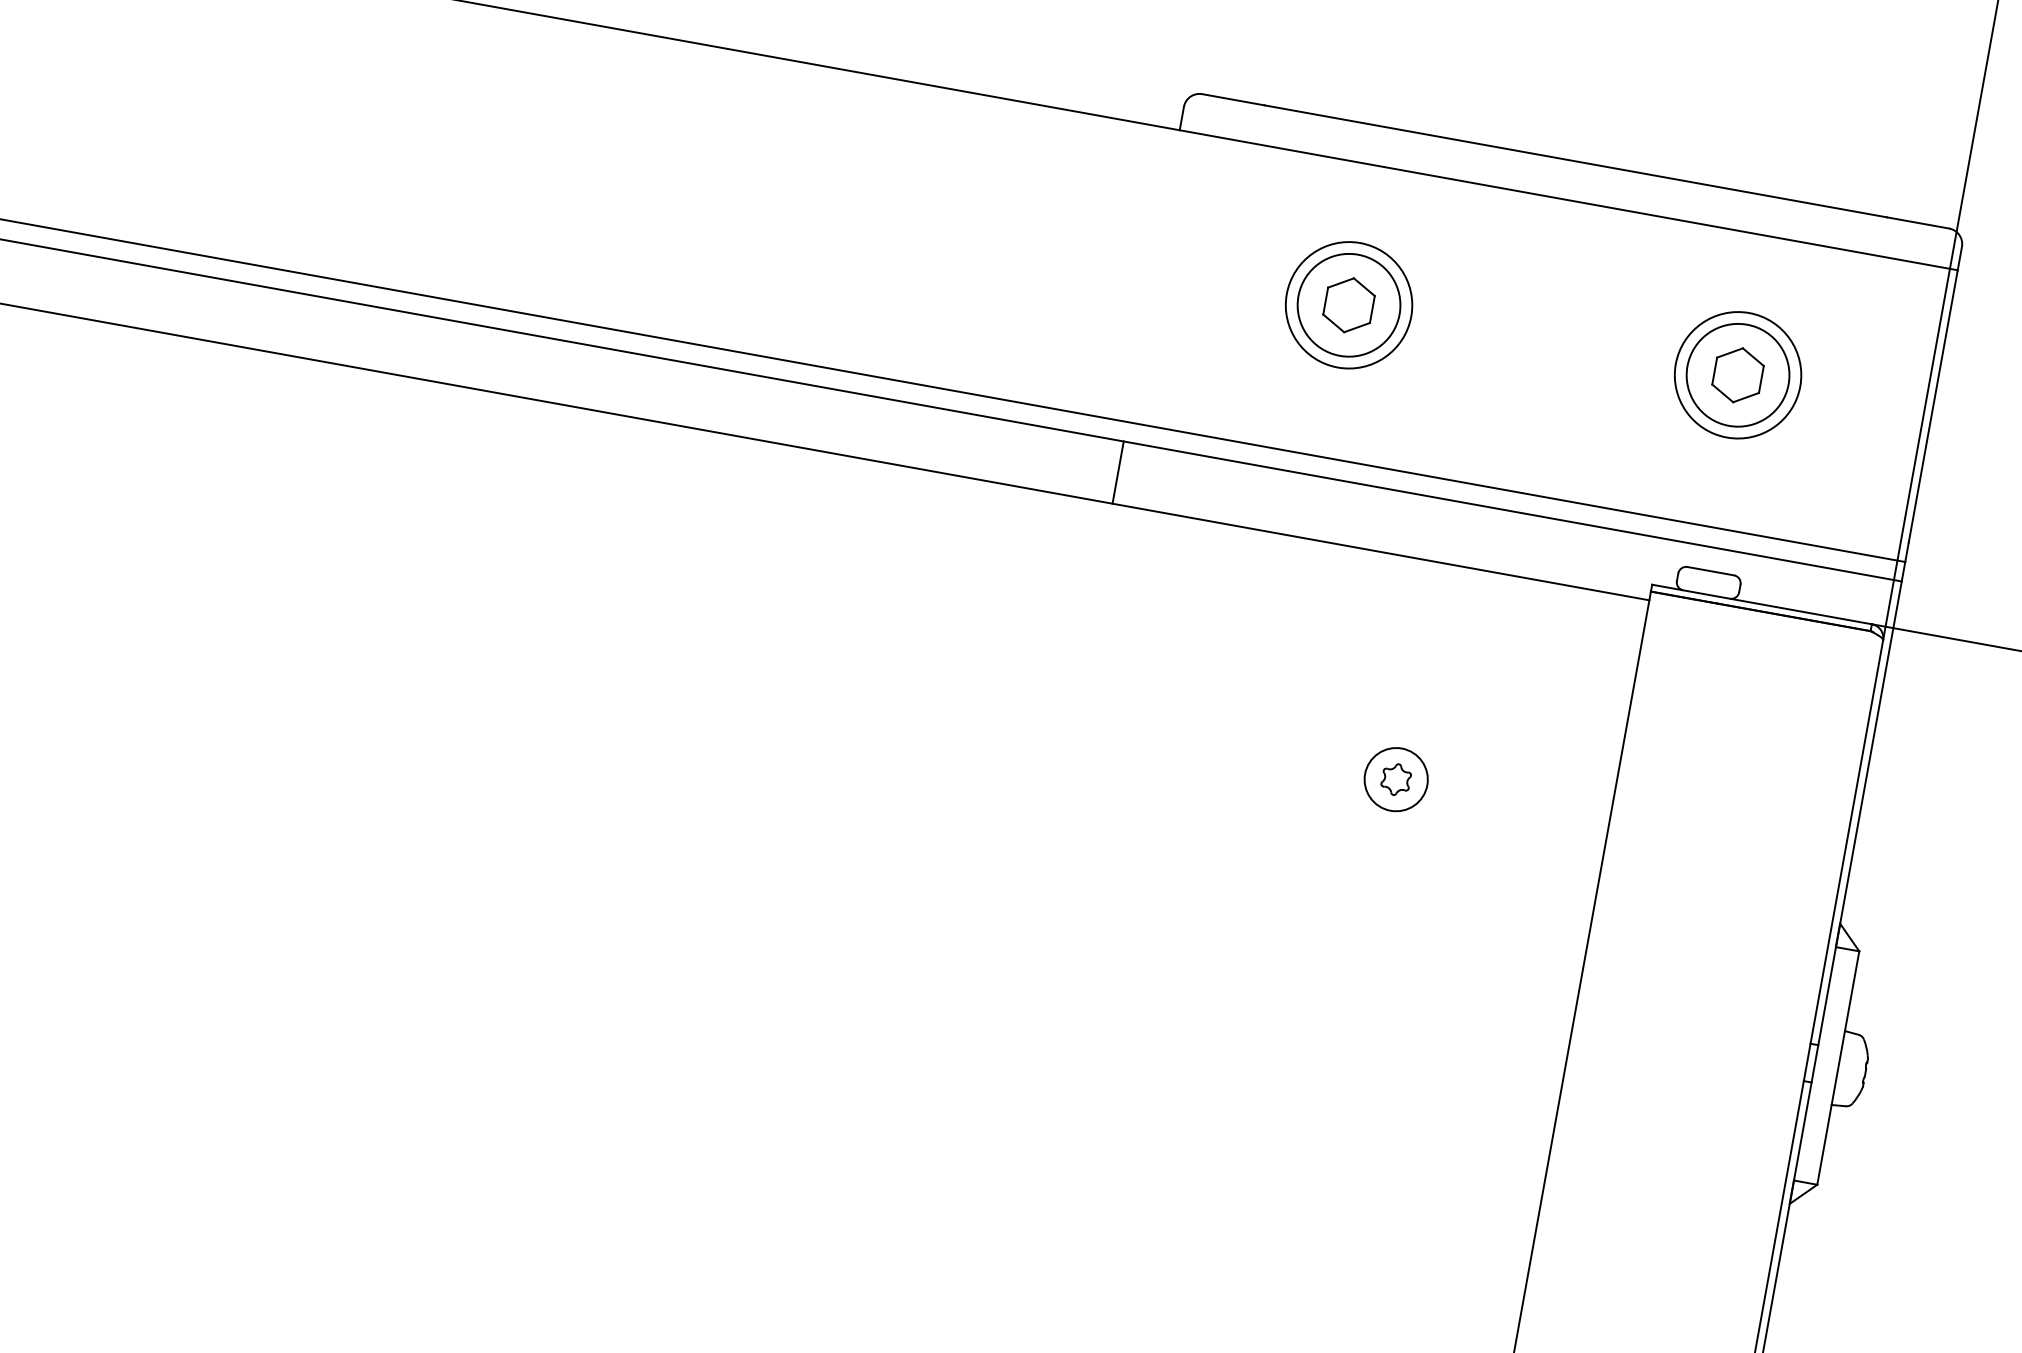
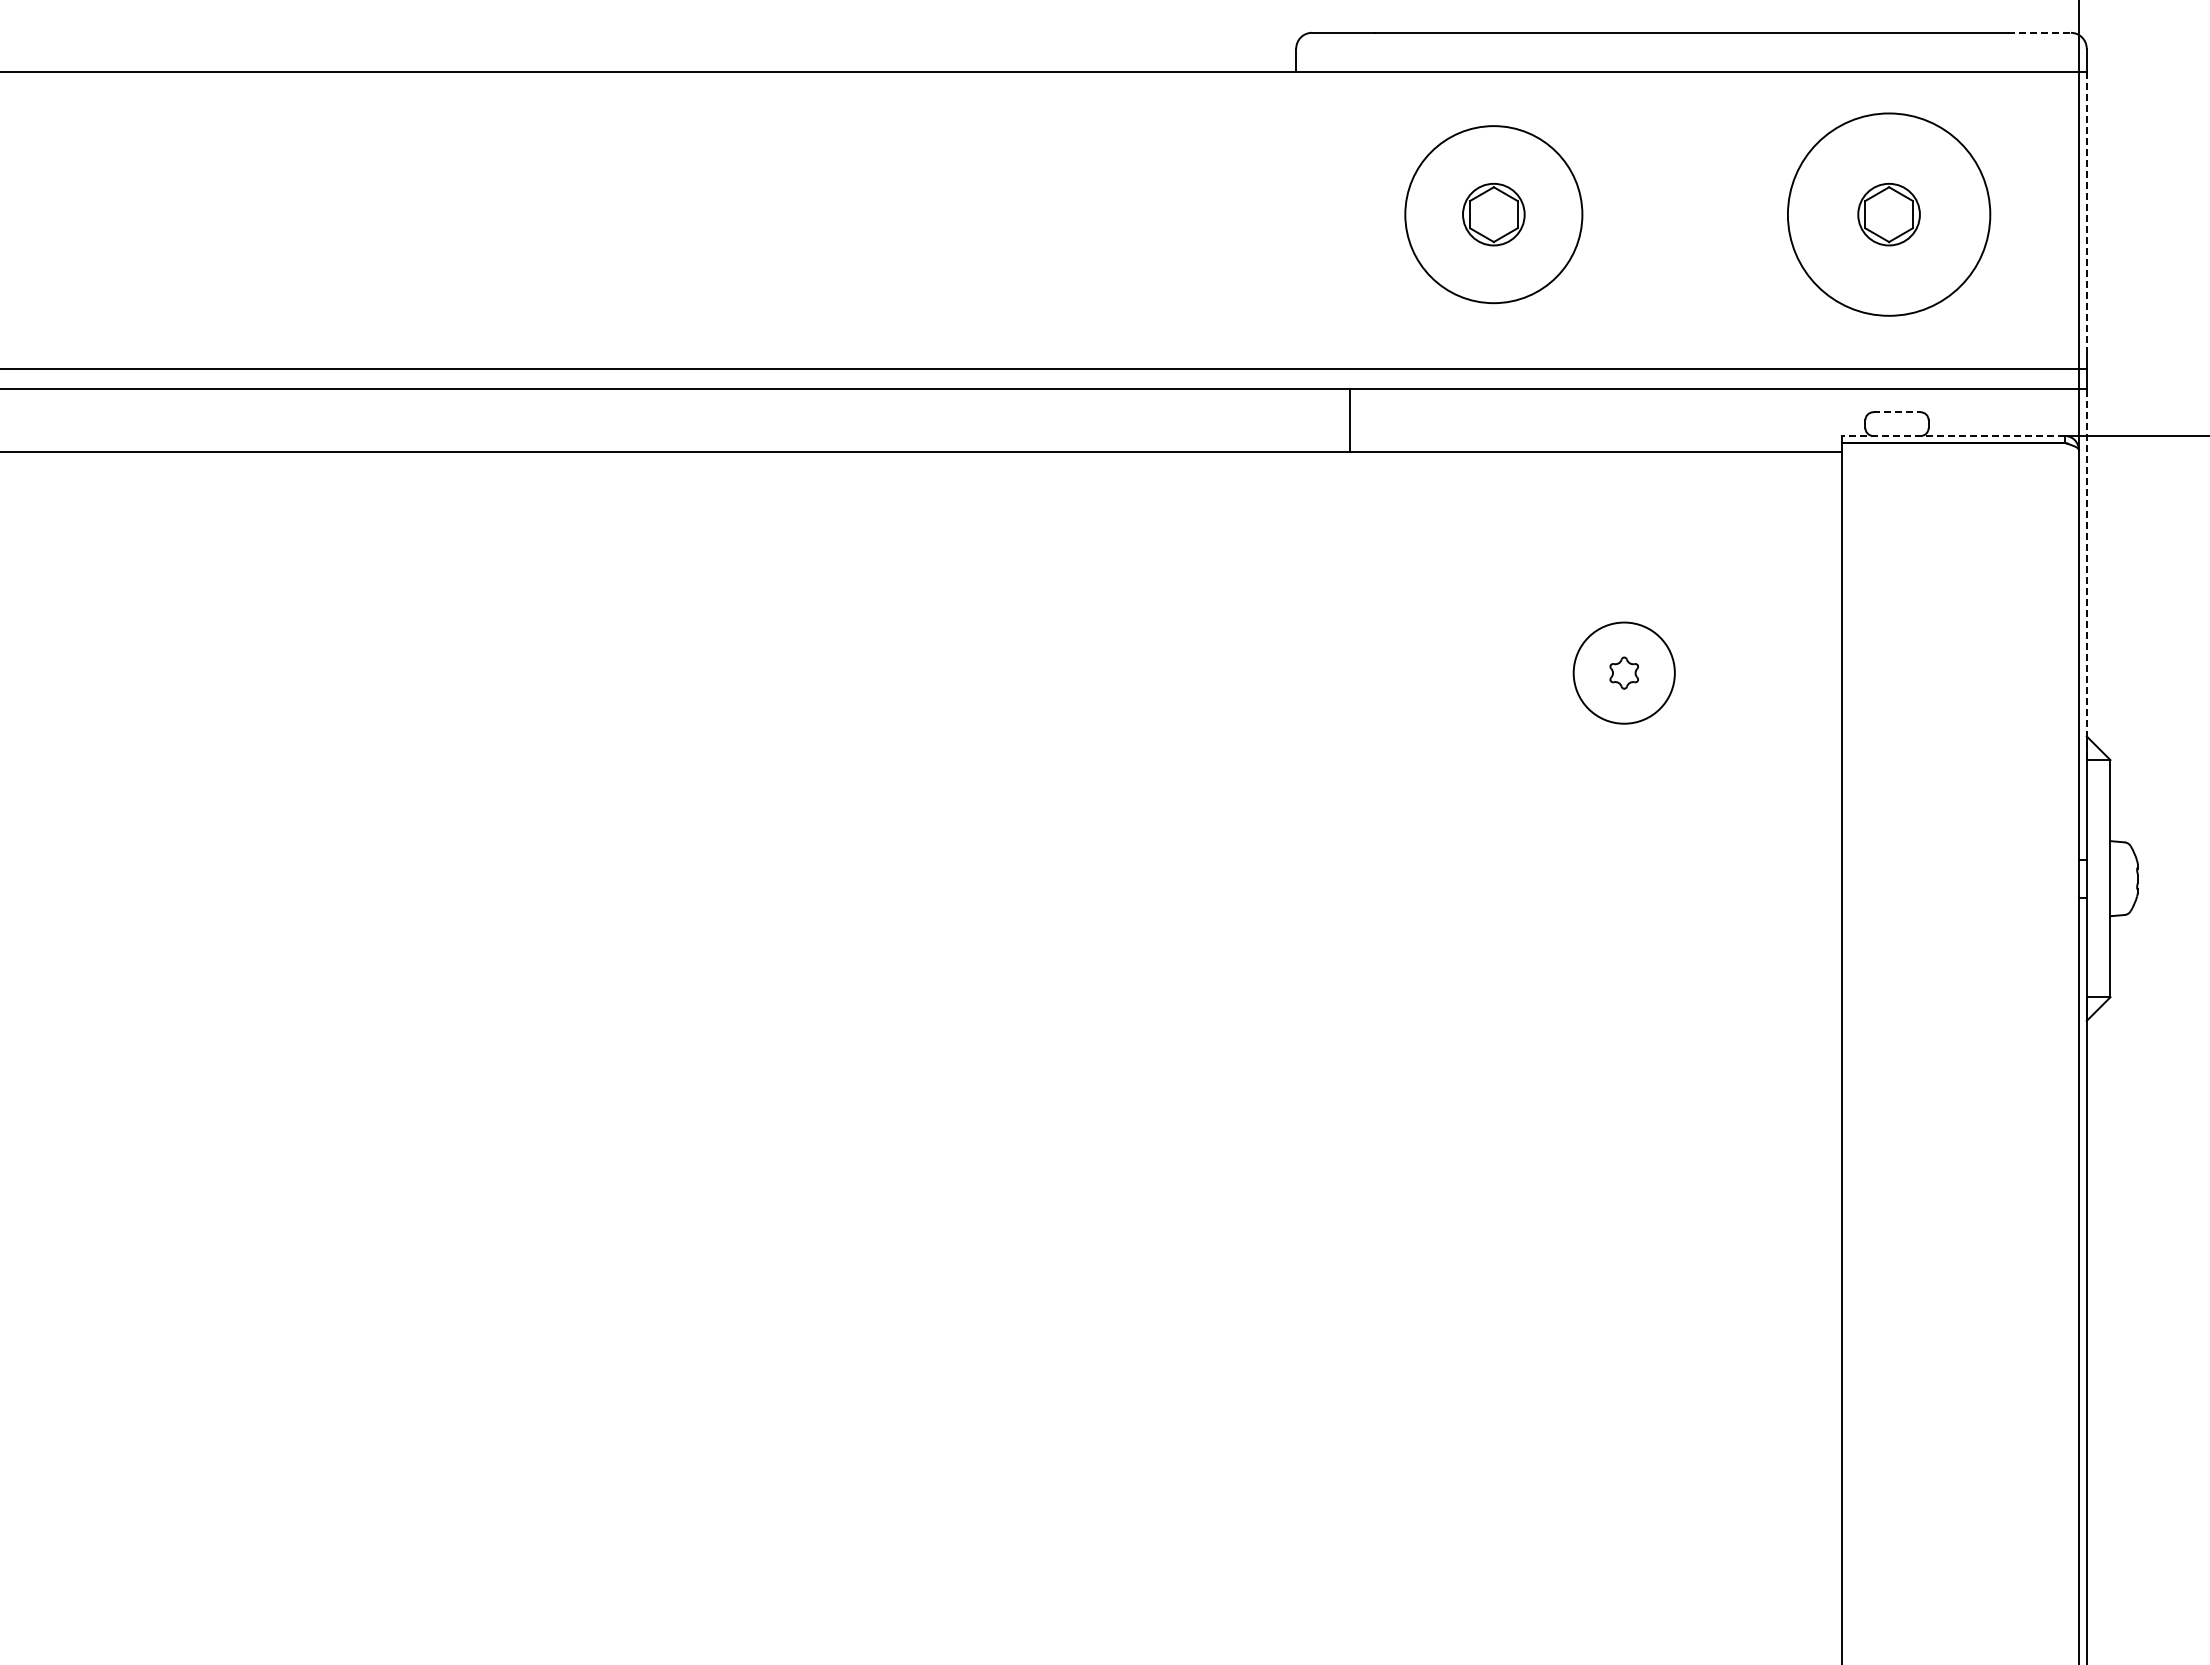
line: (1918, 222) -> (2039, 32), solid -> dashed
circle: (1348, 305) -> (1493, 214), size x0.6
circle: (1348, 305) -> (1493, 214), size x1.4
circle: (1737, 375) -> (1888, 214), size x0.6
circle: (1737, 375) -> (1888, 214), size x1.6
line: (1932, 407) -> (2086, 211), solid -> dashed
line: (1118, 471) -> (1350, 419), moved
line: (1711, 571) -> (1897, 412), solid -> dashed
line: (1762, 605) -> (1953, 436), solid -> dashed
line: (1868, 764) -> (2086, 574), solid -> dashed
circle: (1395, 778) -> (1623, 672), size x1.6

